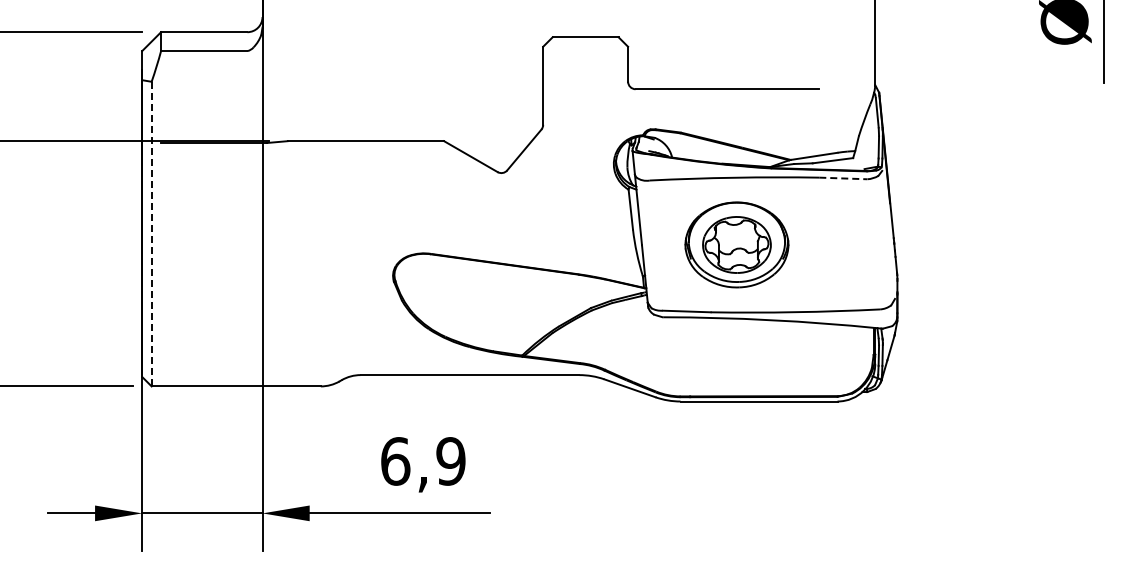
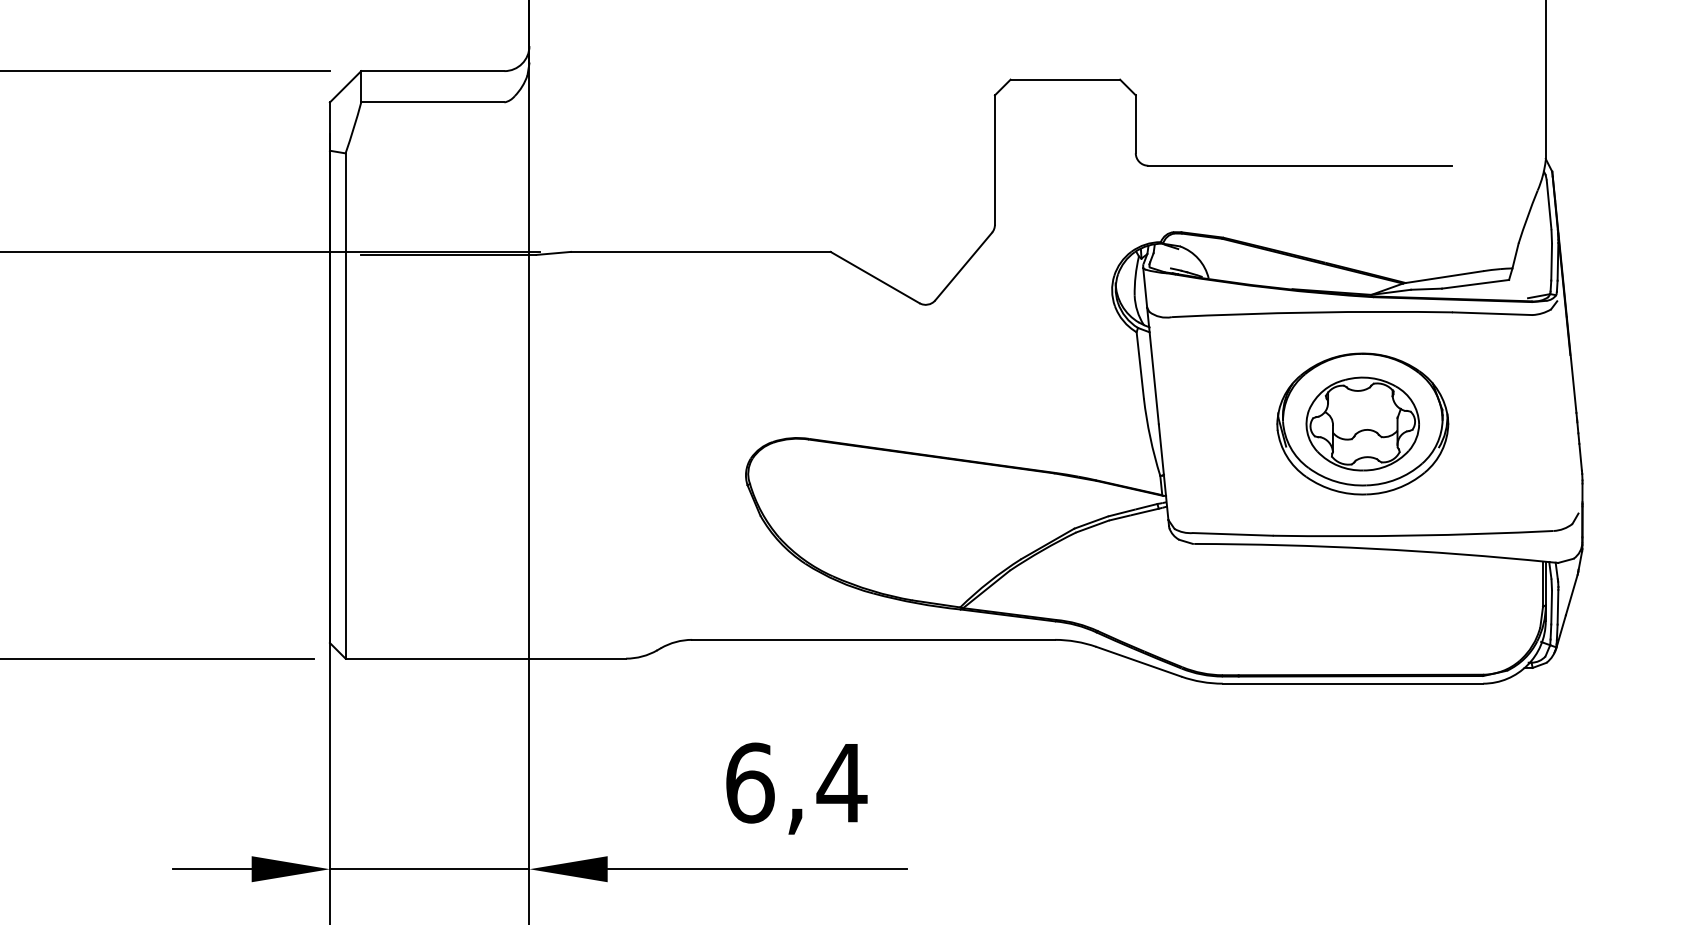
line: (843, 178) -> (1493, 313), dashed -> solid
line: (151, 233) -> (345, 405), dashed -> solid
part: (736, 244) -> (1362, 423), moved
text: (450, 461) -> (841, 783), 6,9 -> 6,4

